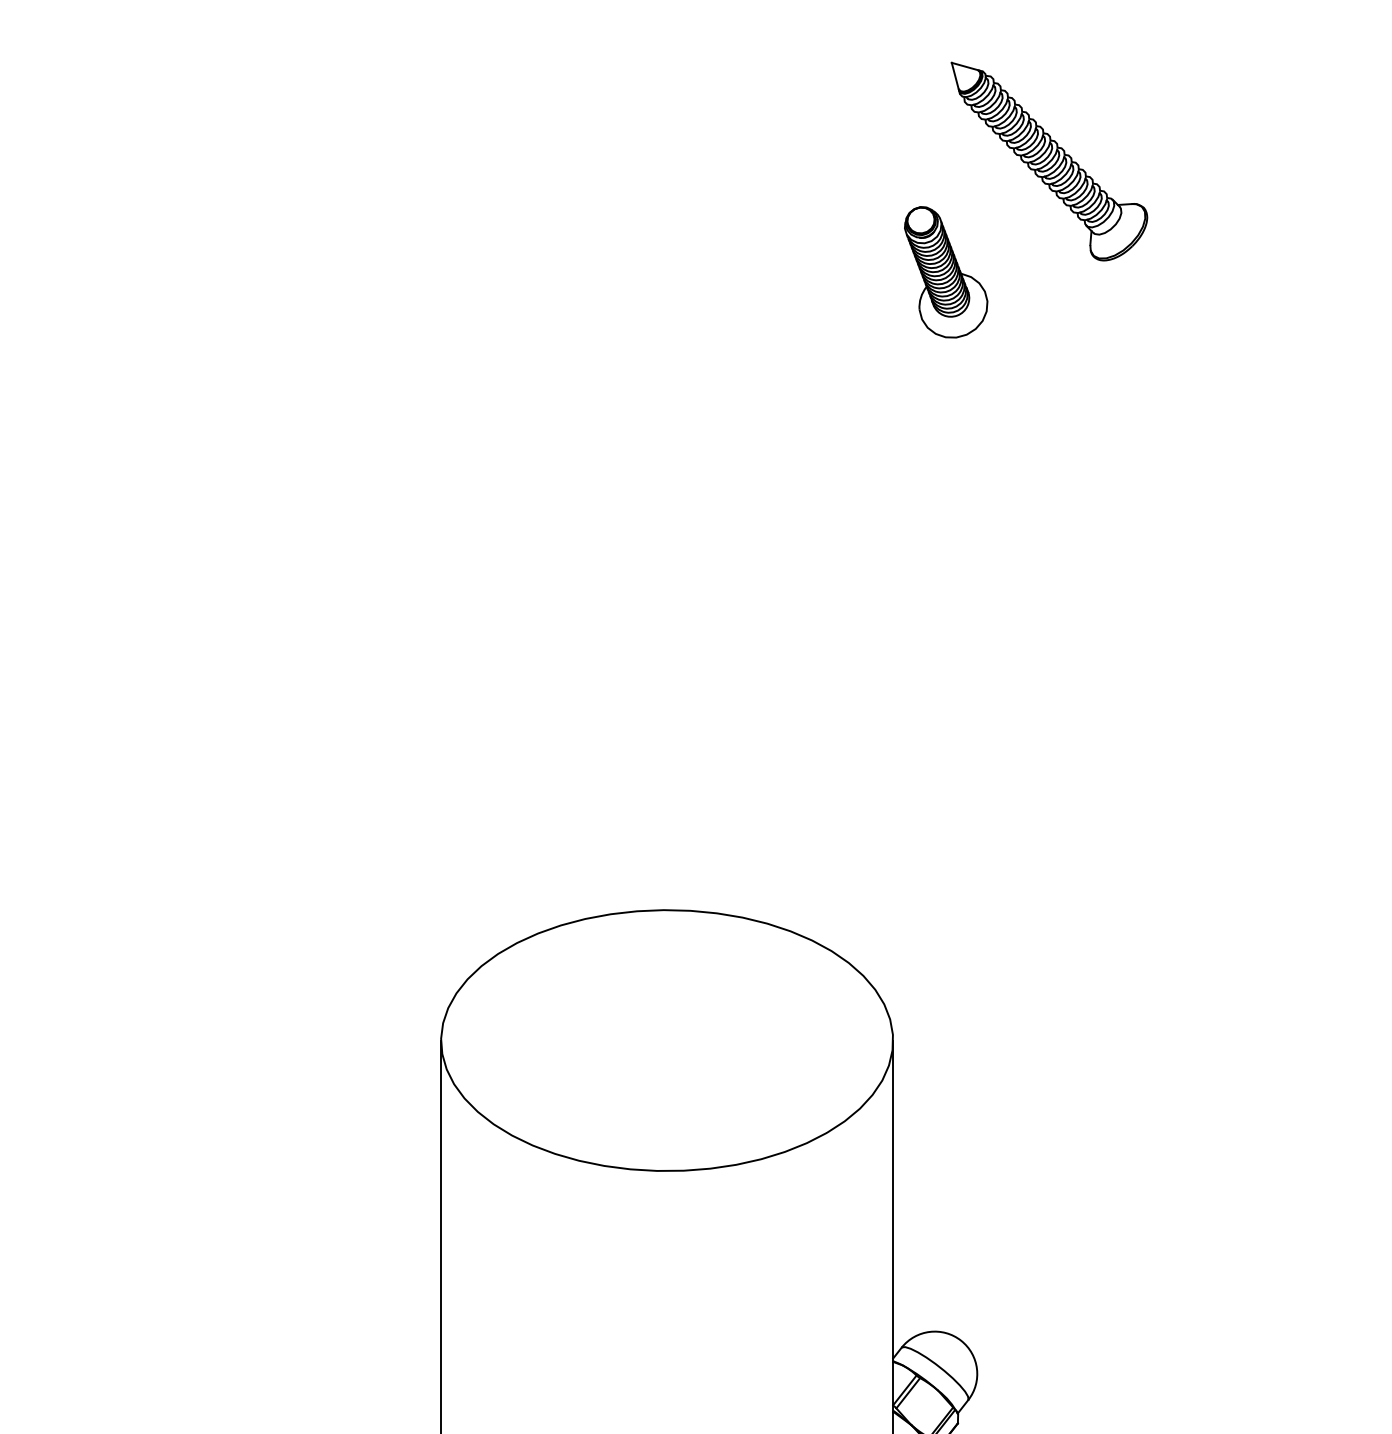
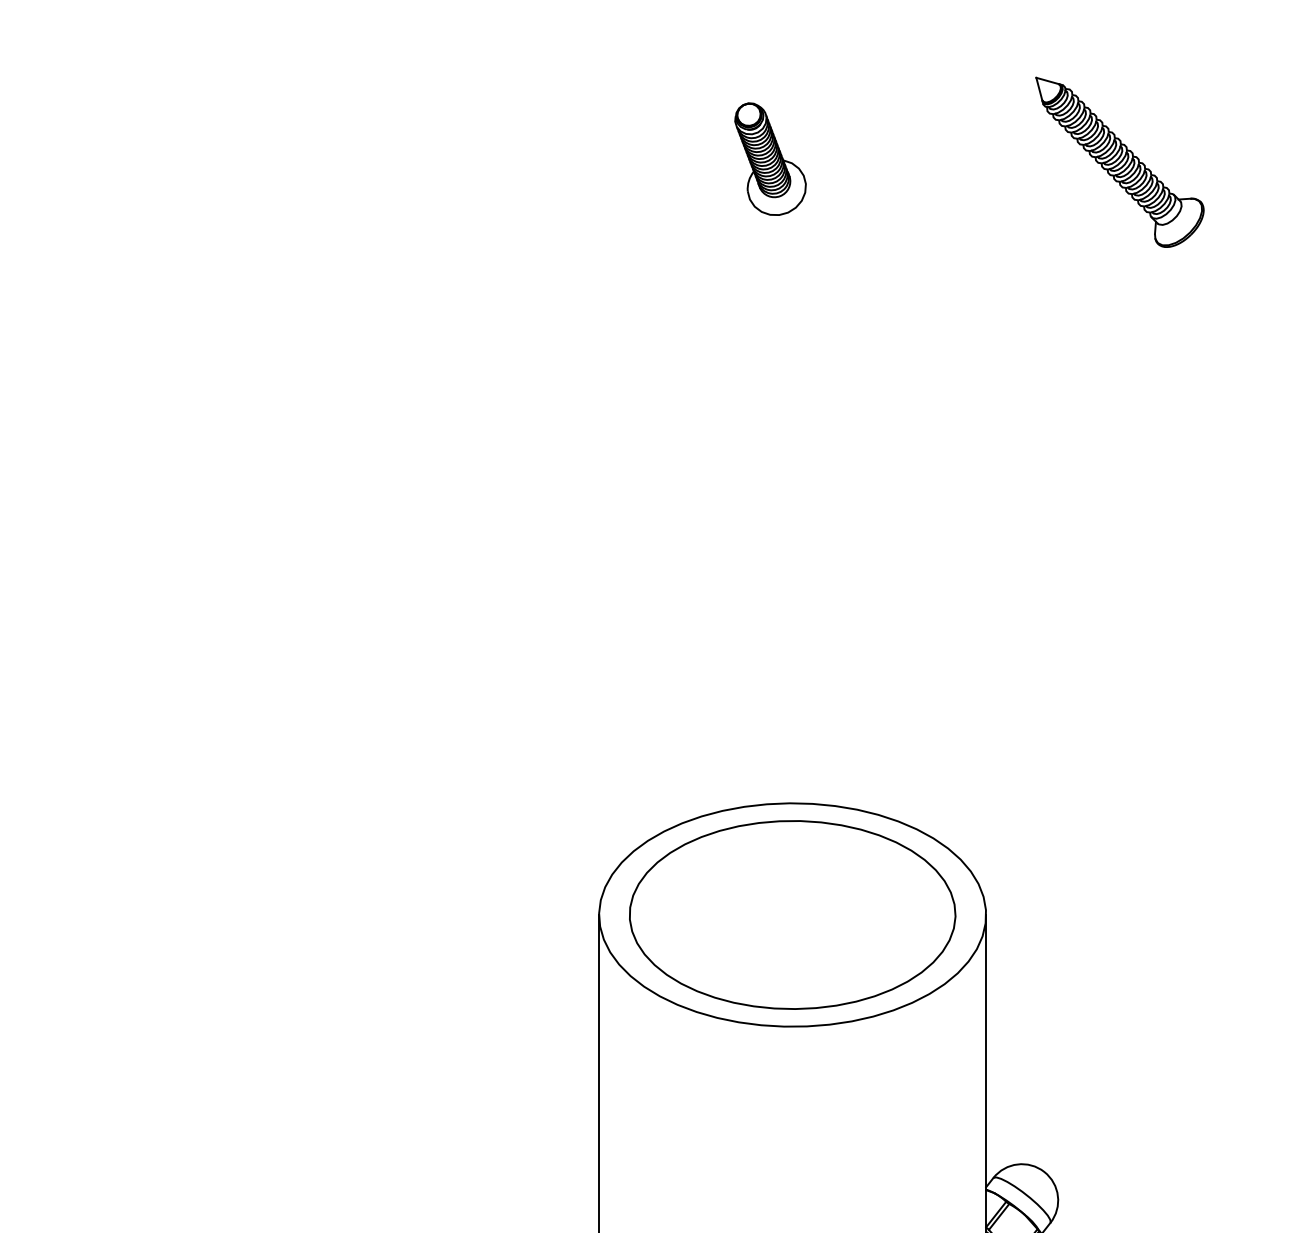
part: (946, 271) -> (770, 158), moved
part: (666, 1039) -> (792, 914), added

